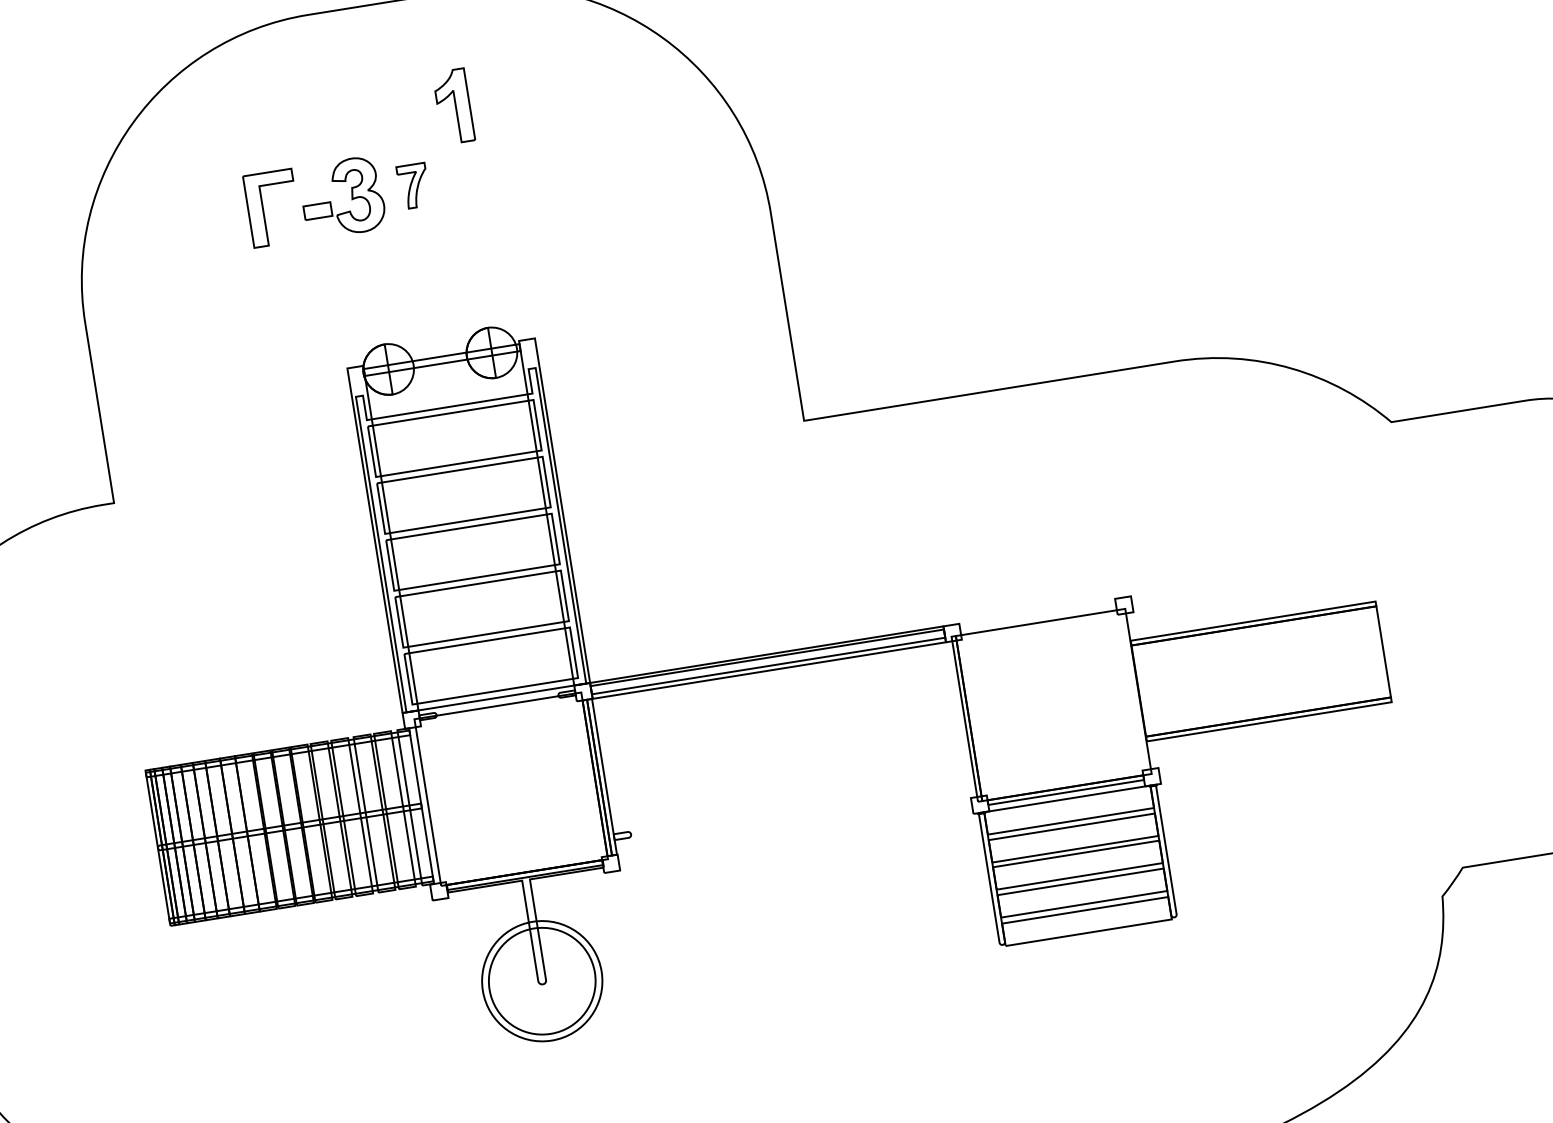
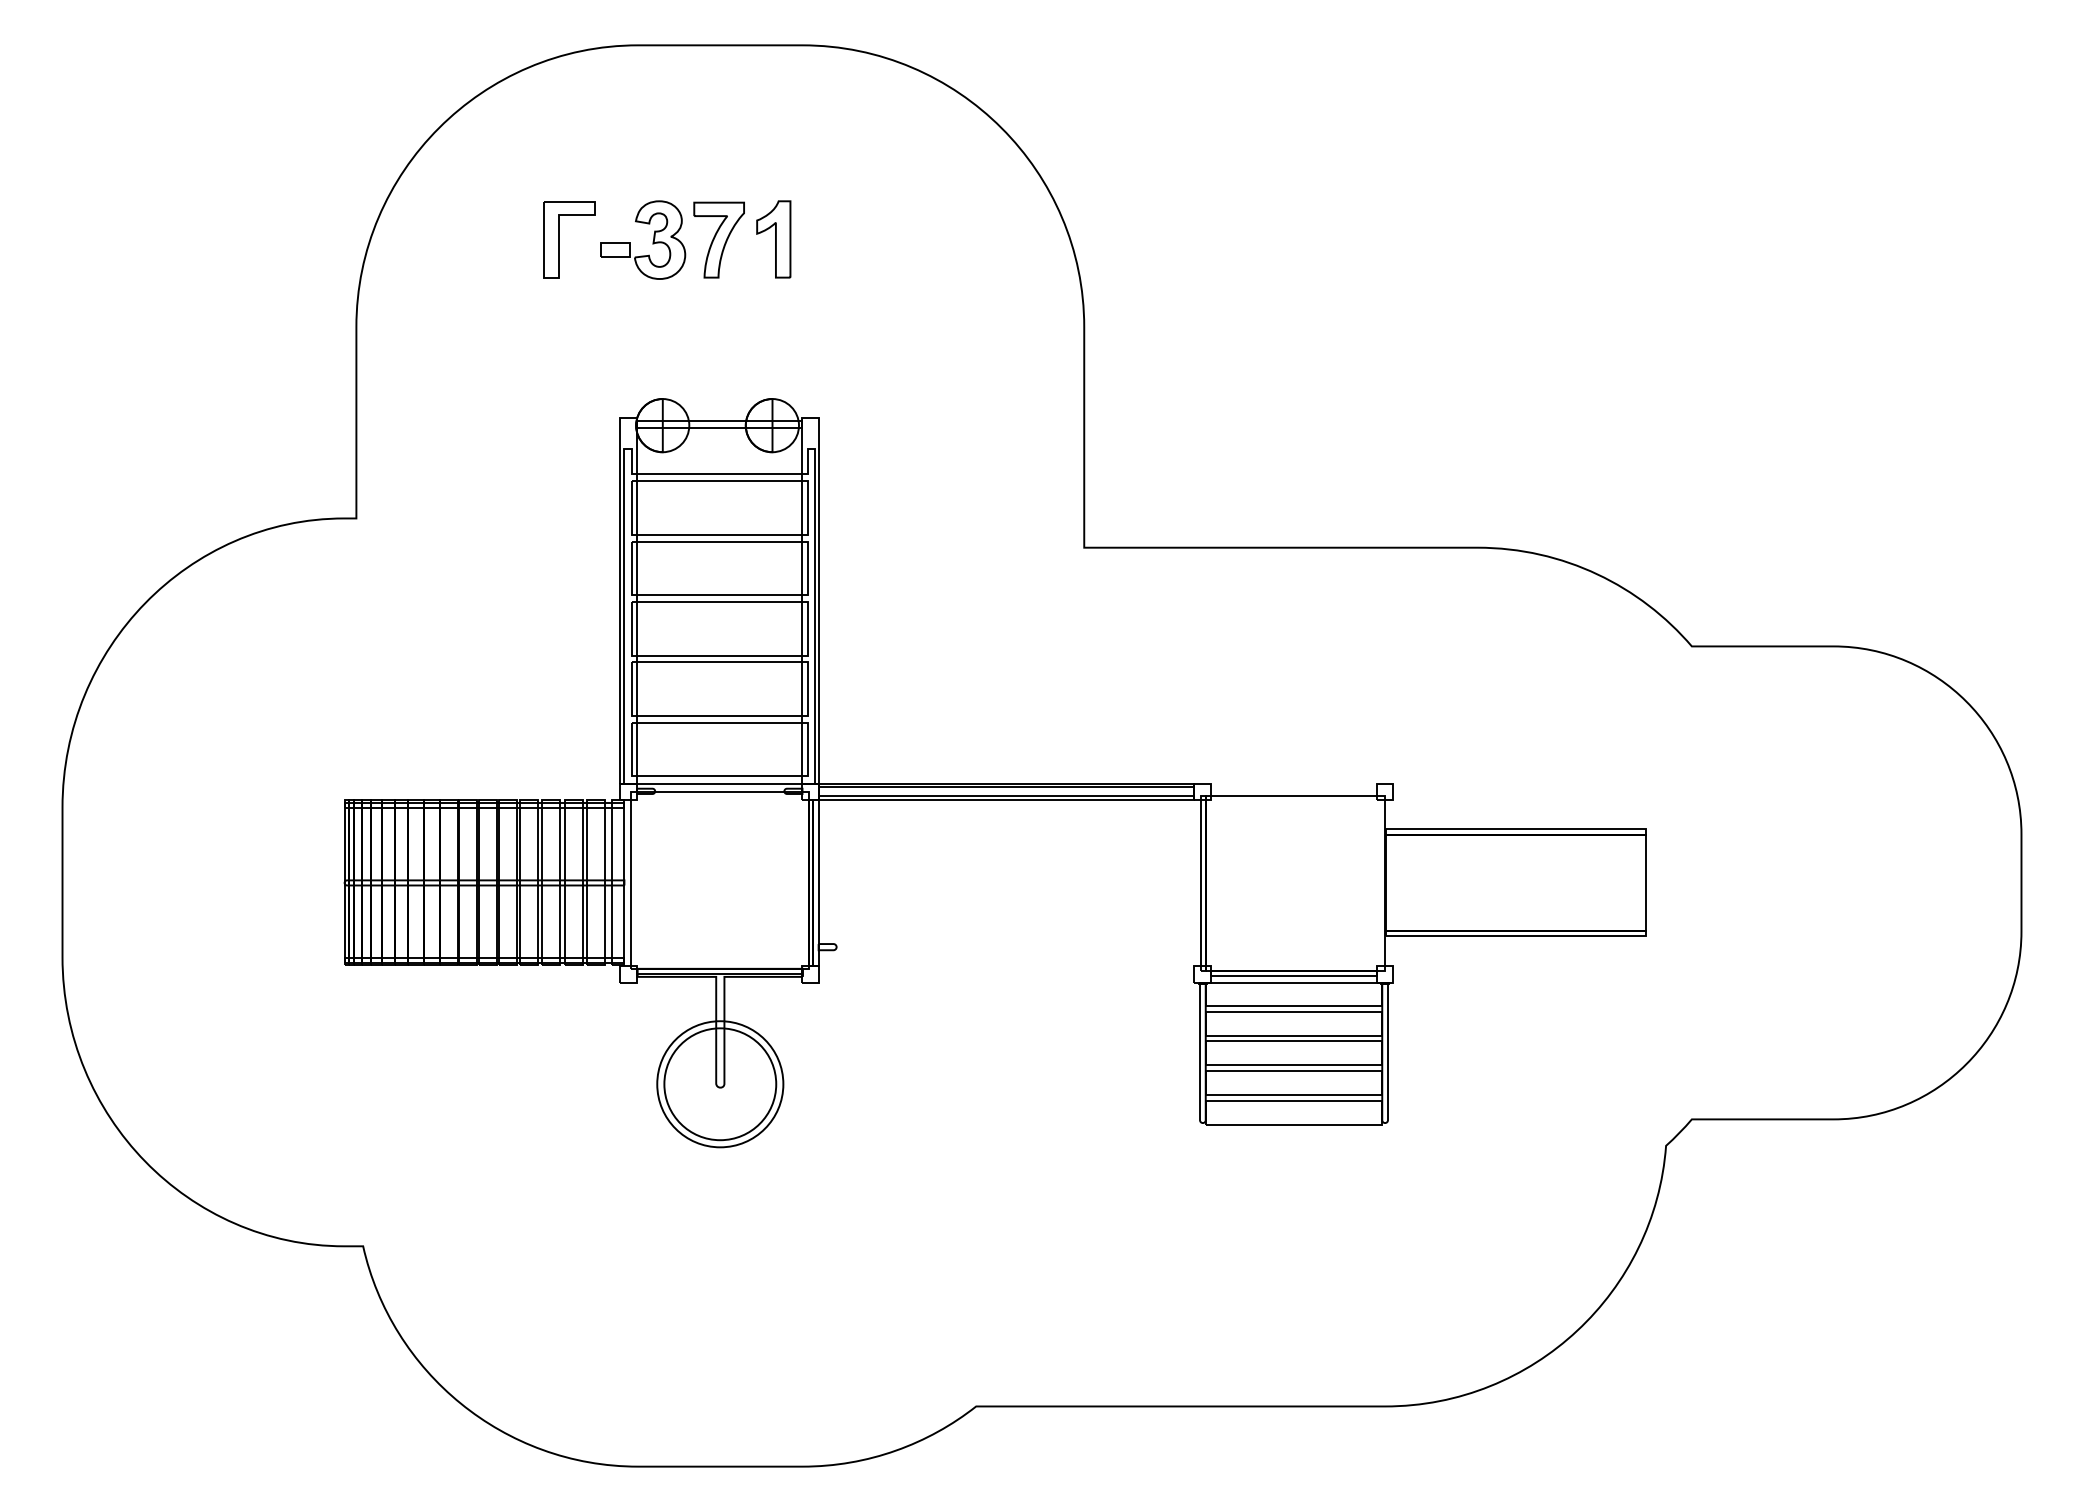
part: (453, 106) -> (773, 239), moved
part: (413, 185) -> (718, 239), size x1.67

